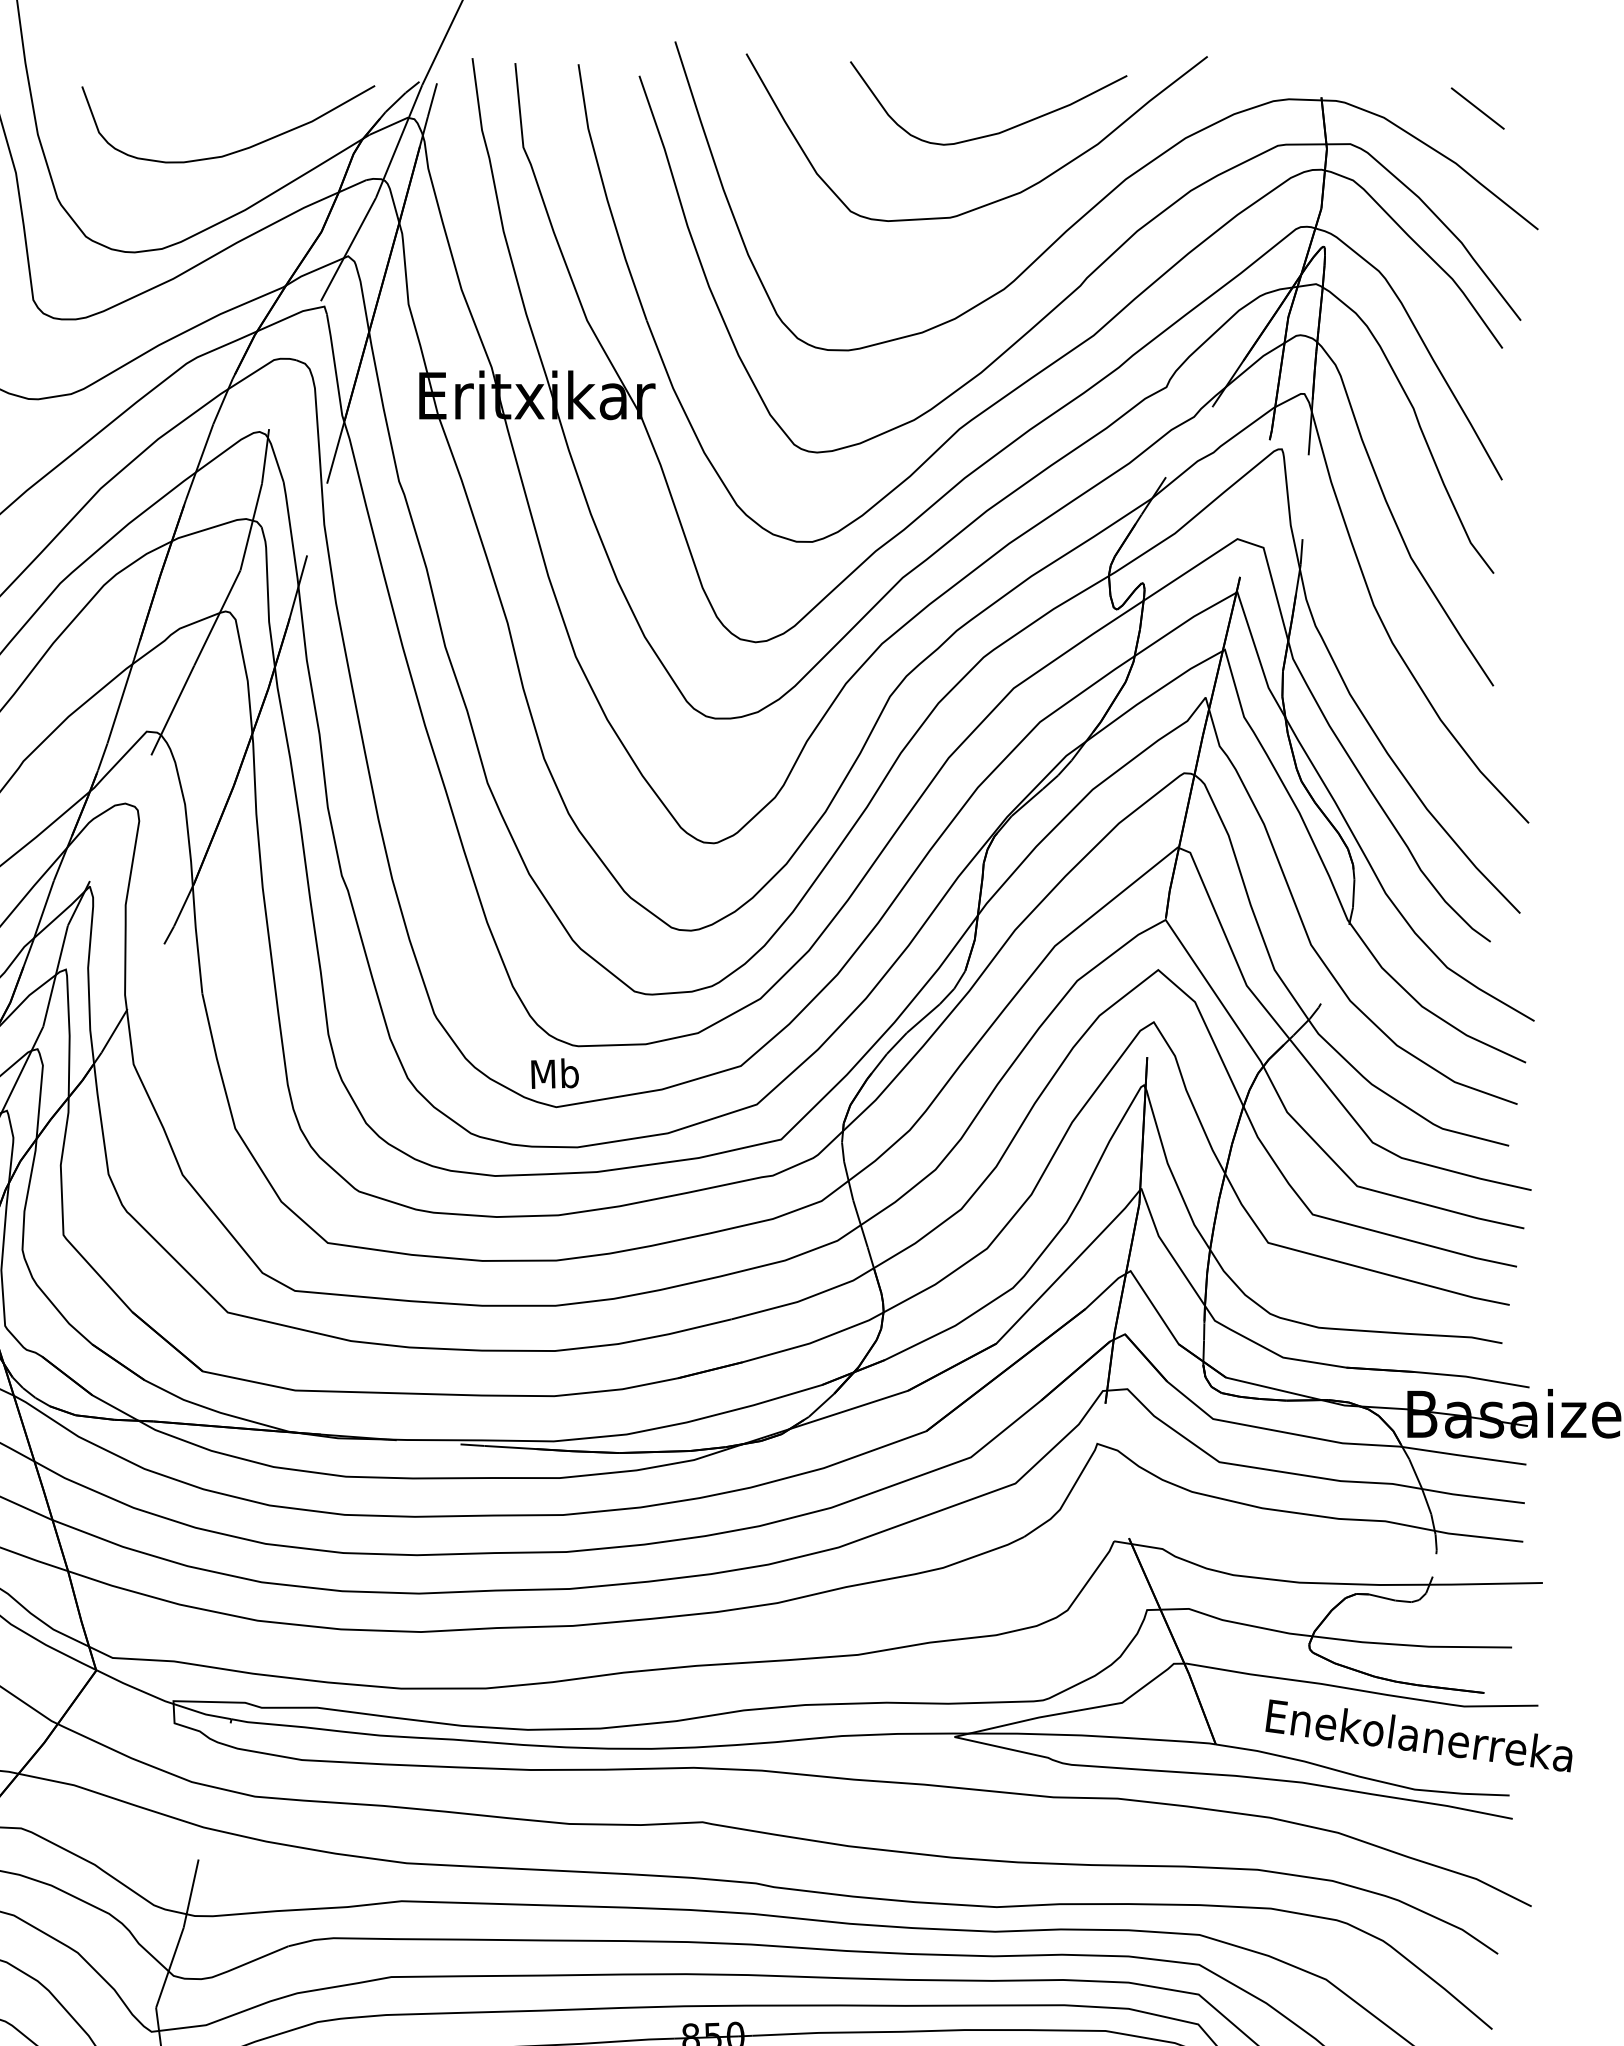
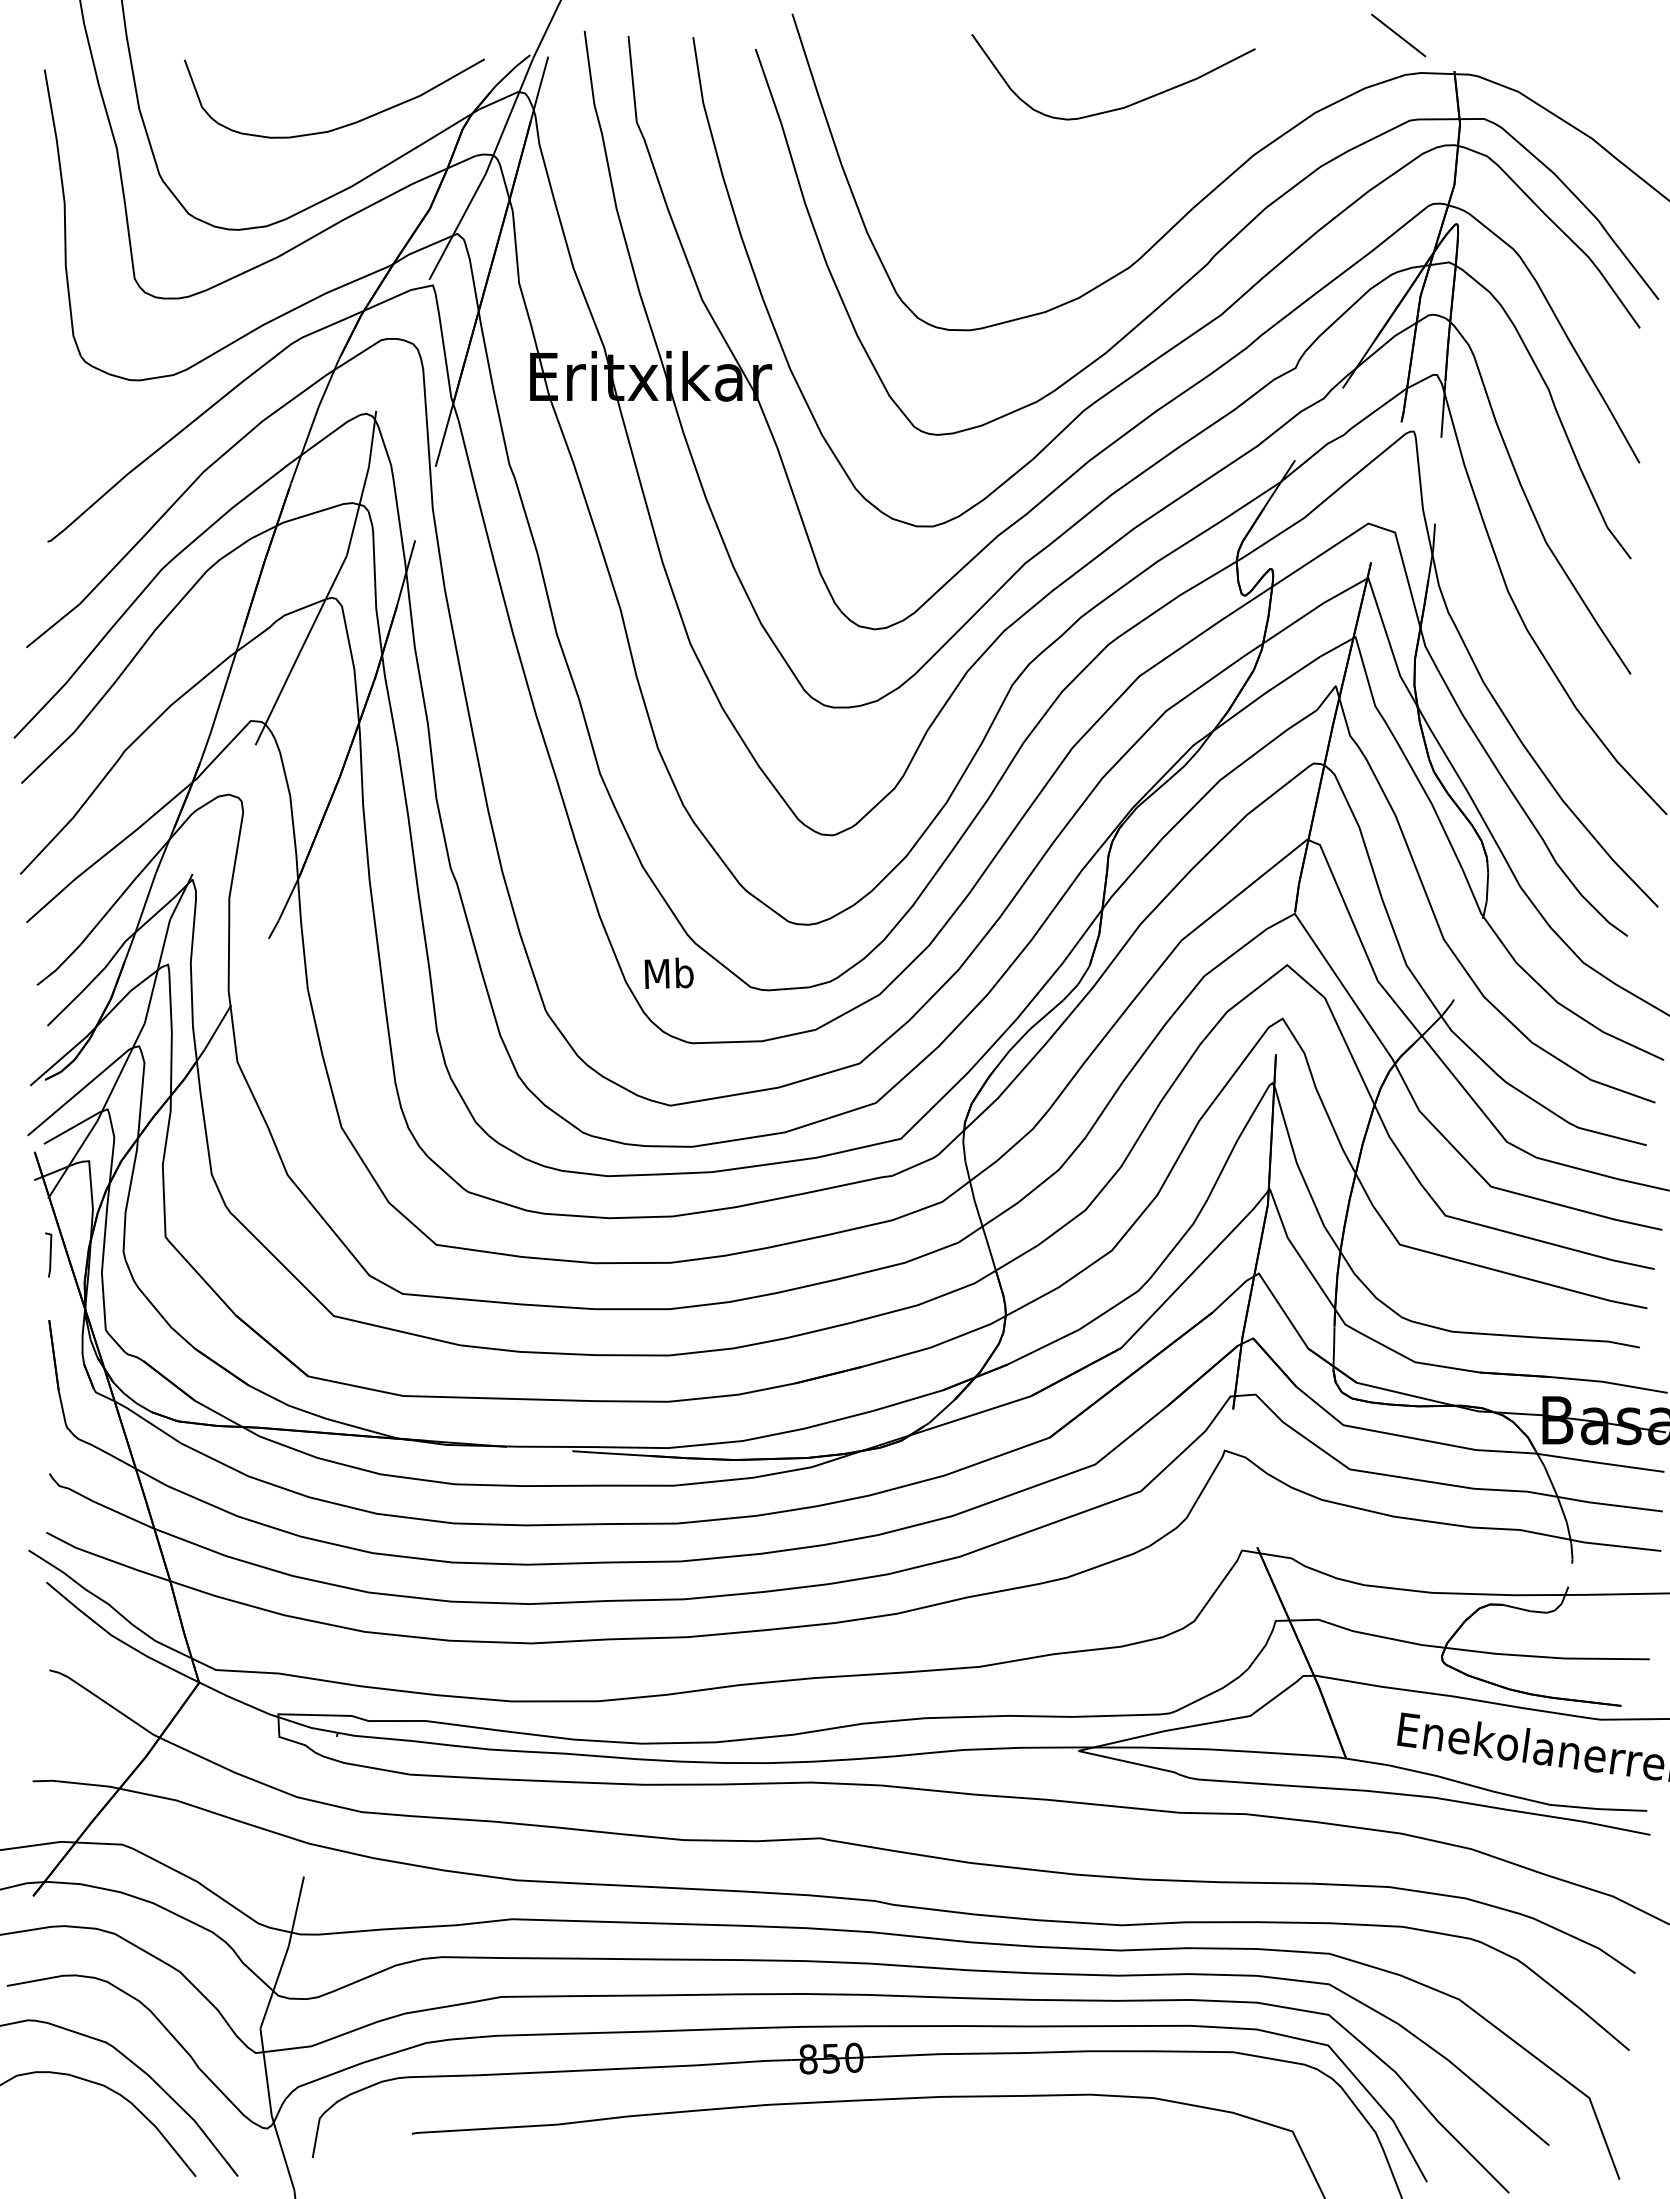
line: (1477, 108) -> (1398, 35), moved
curve: (1001, 198) -> (1126, 174), removed
text: (554, 1072) -> (668, 972), moved

